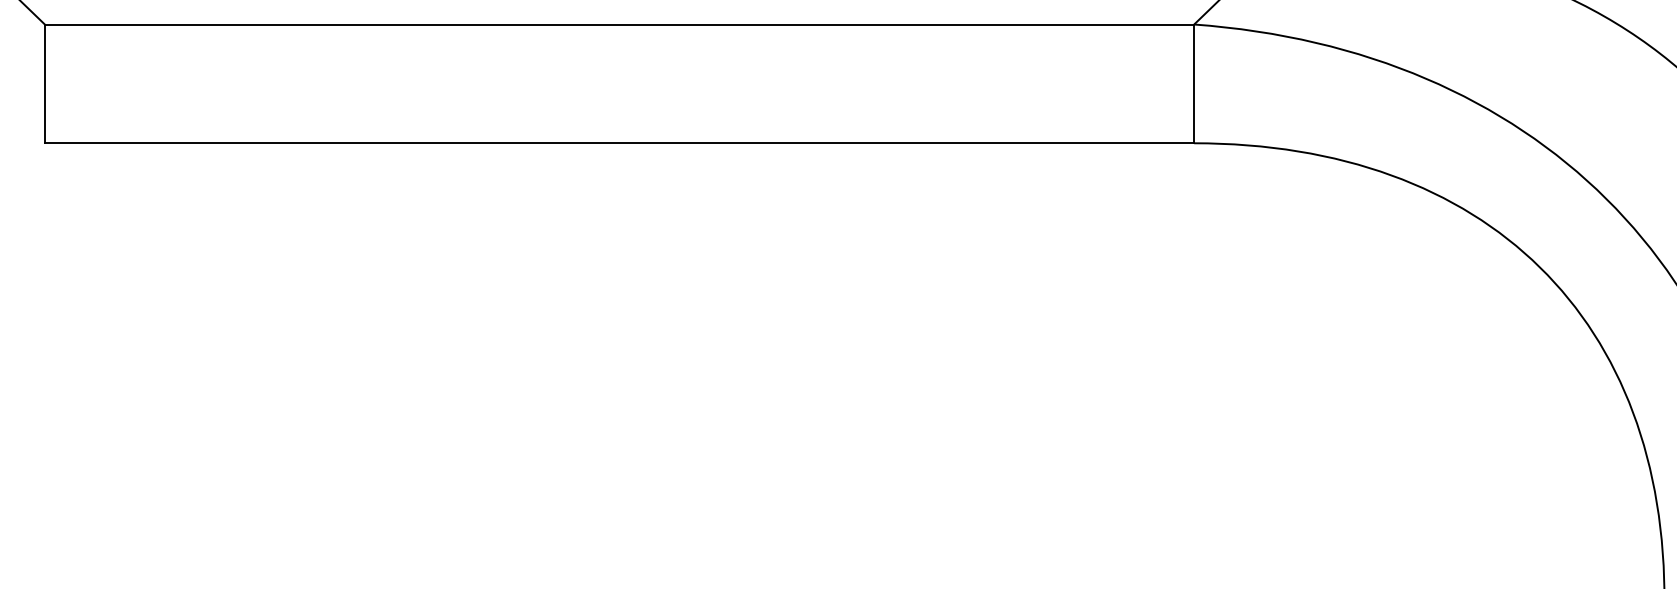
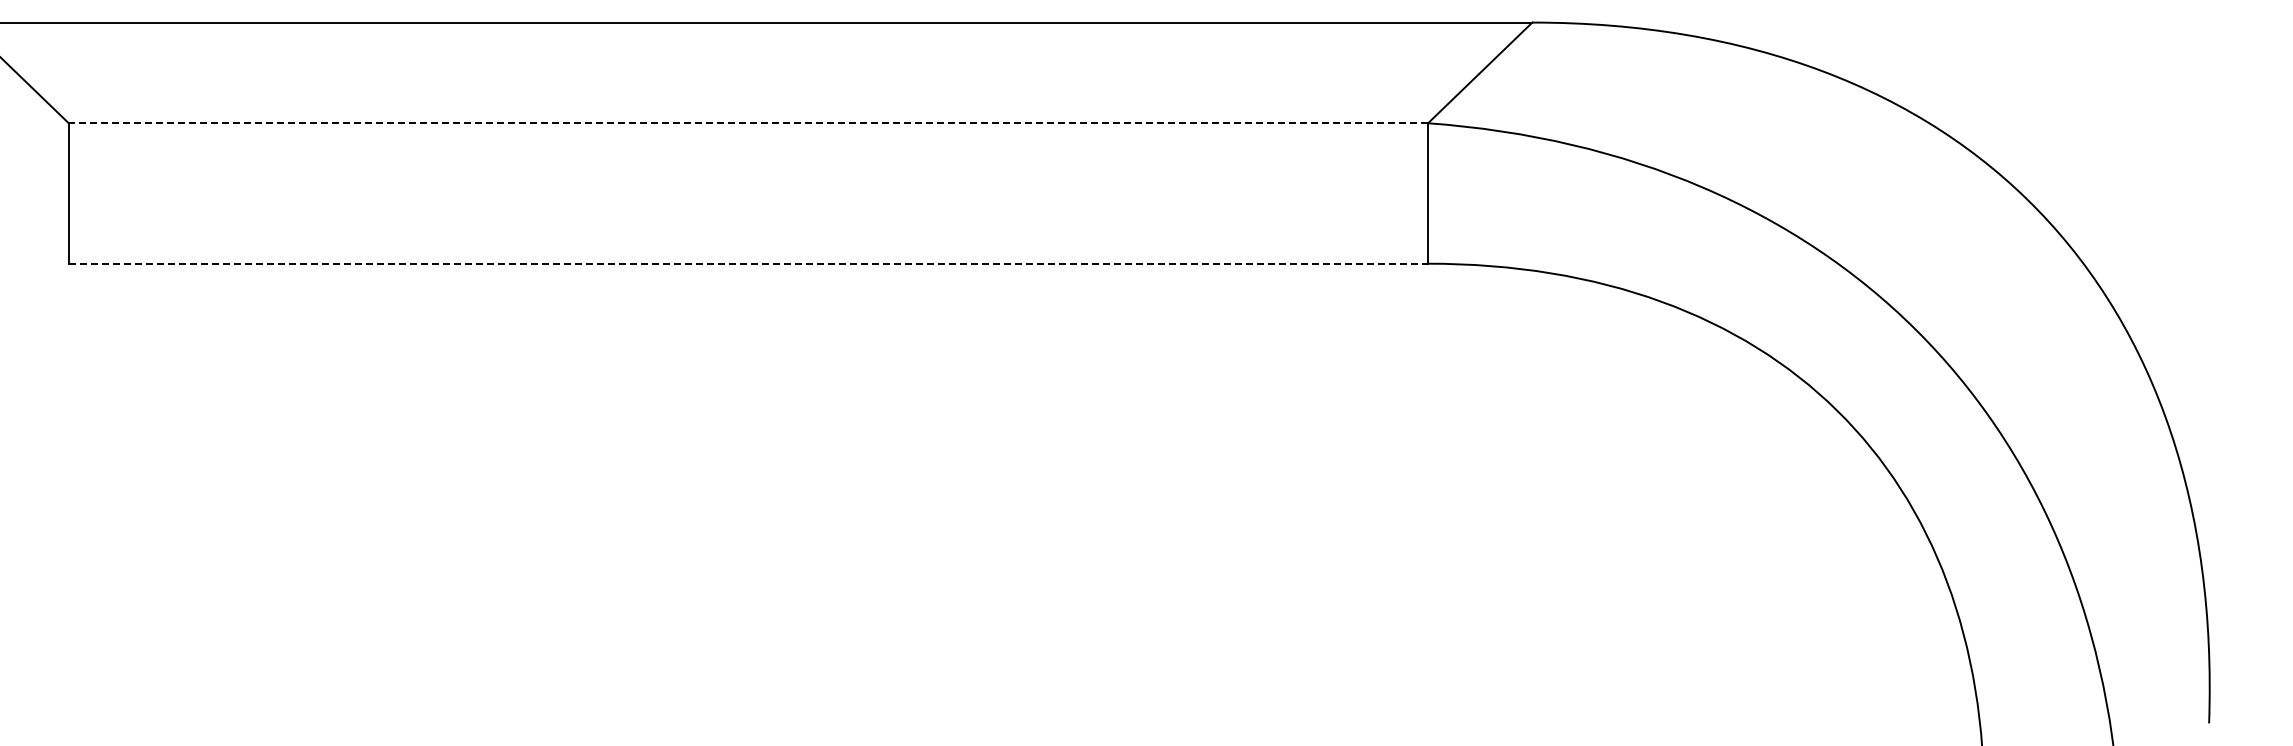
line: (619, 24) -> (748, 123), solid -> dashed
line: (619, 143) -> (748, 263), solid -> dashed

